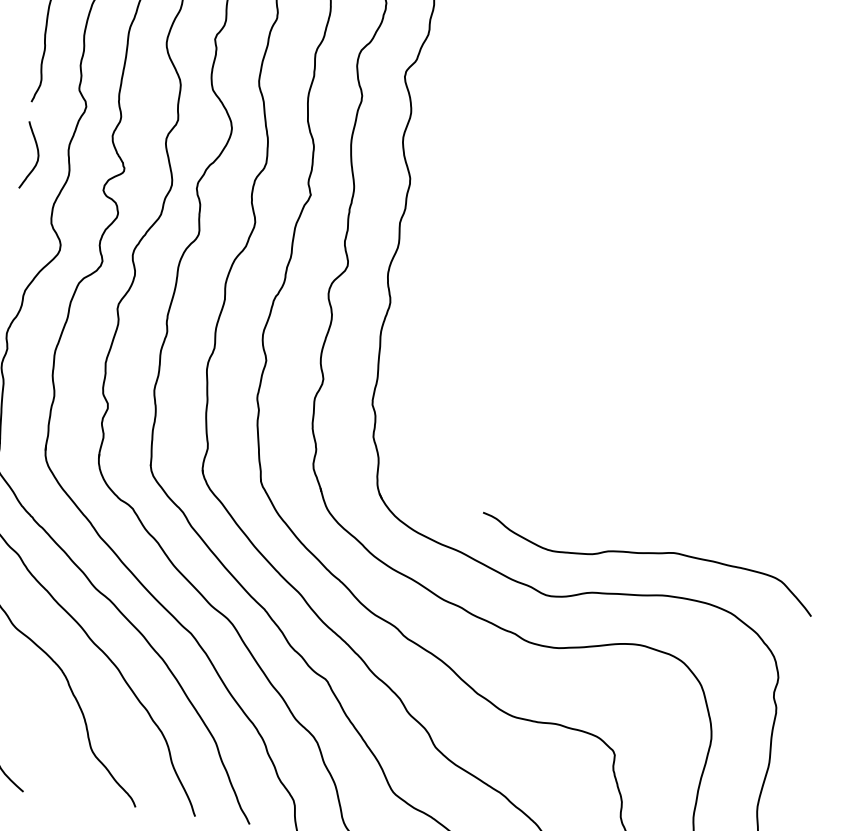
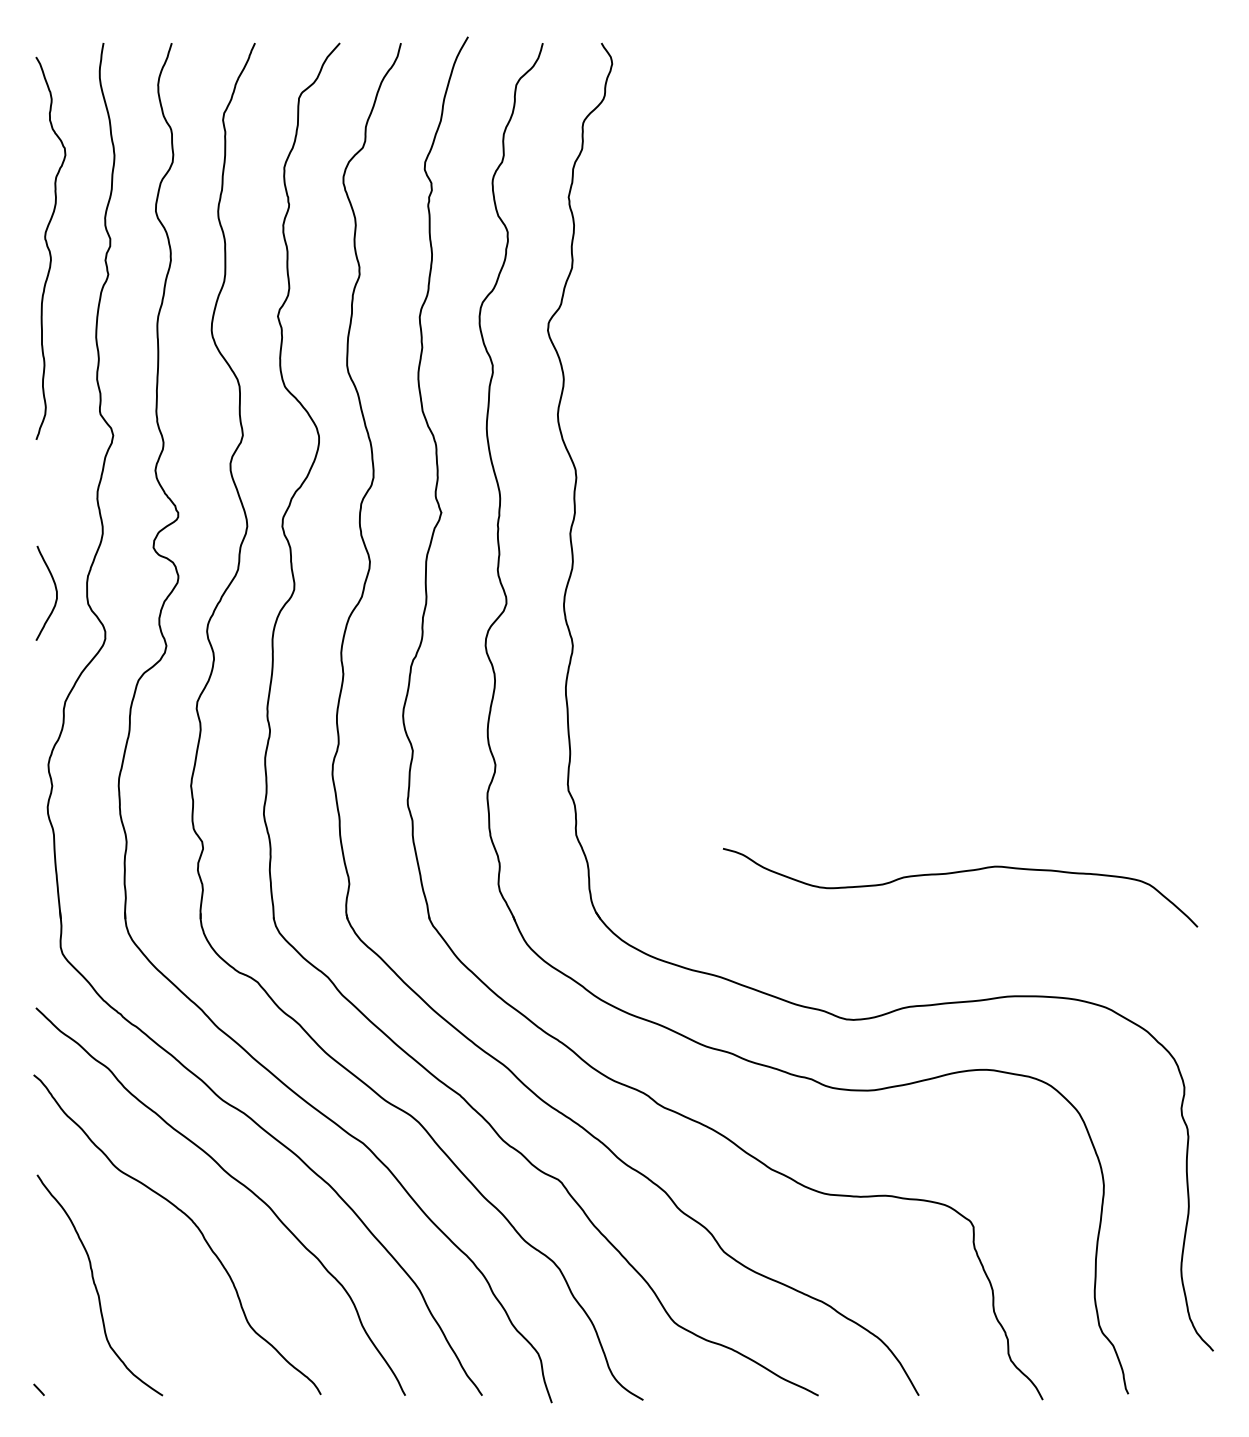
curve: (37, 154) -> (55, 590), moved
curve: (646, 554) -> (957, 873), moved

